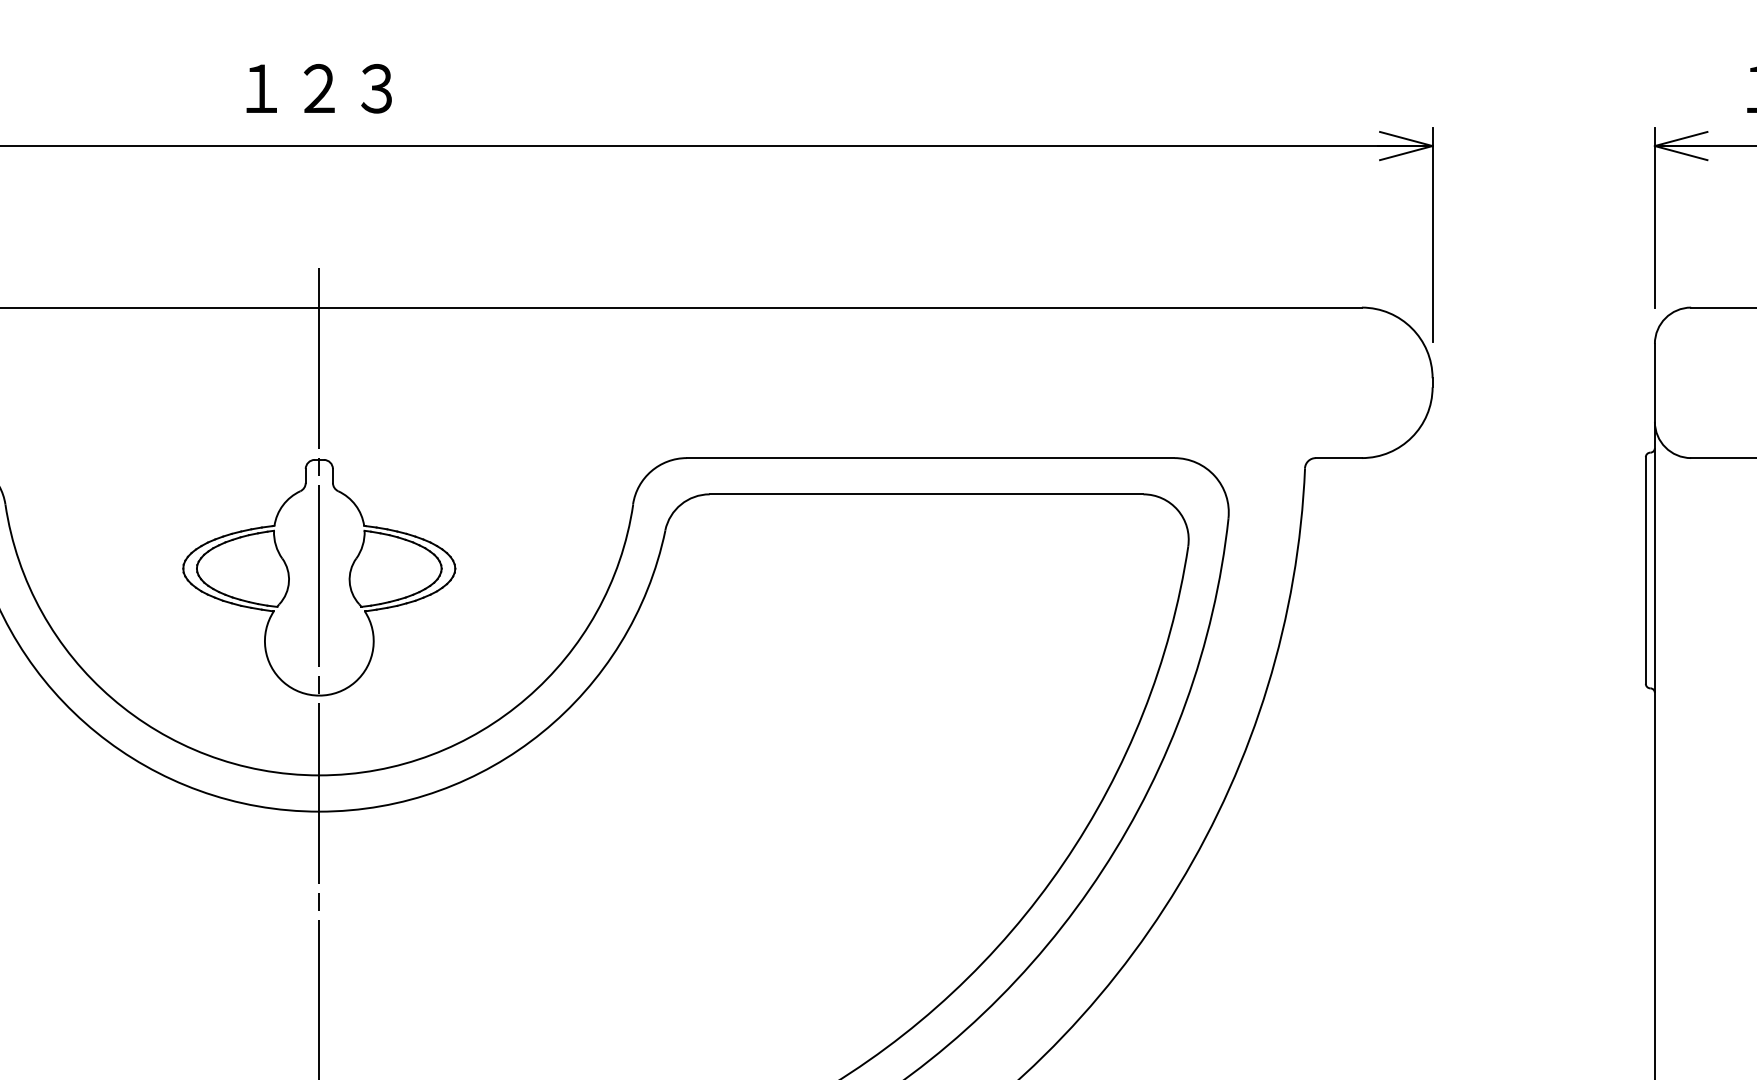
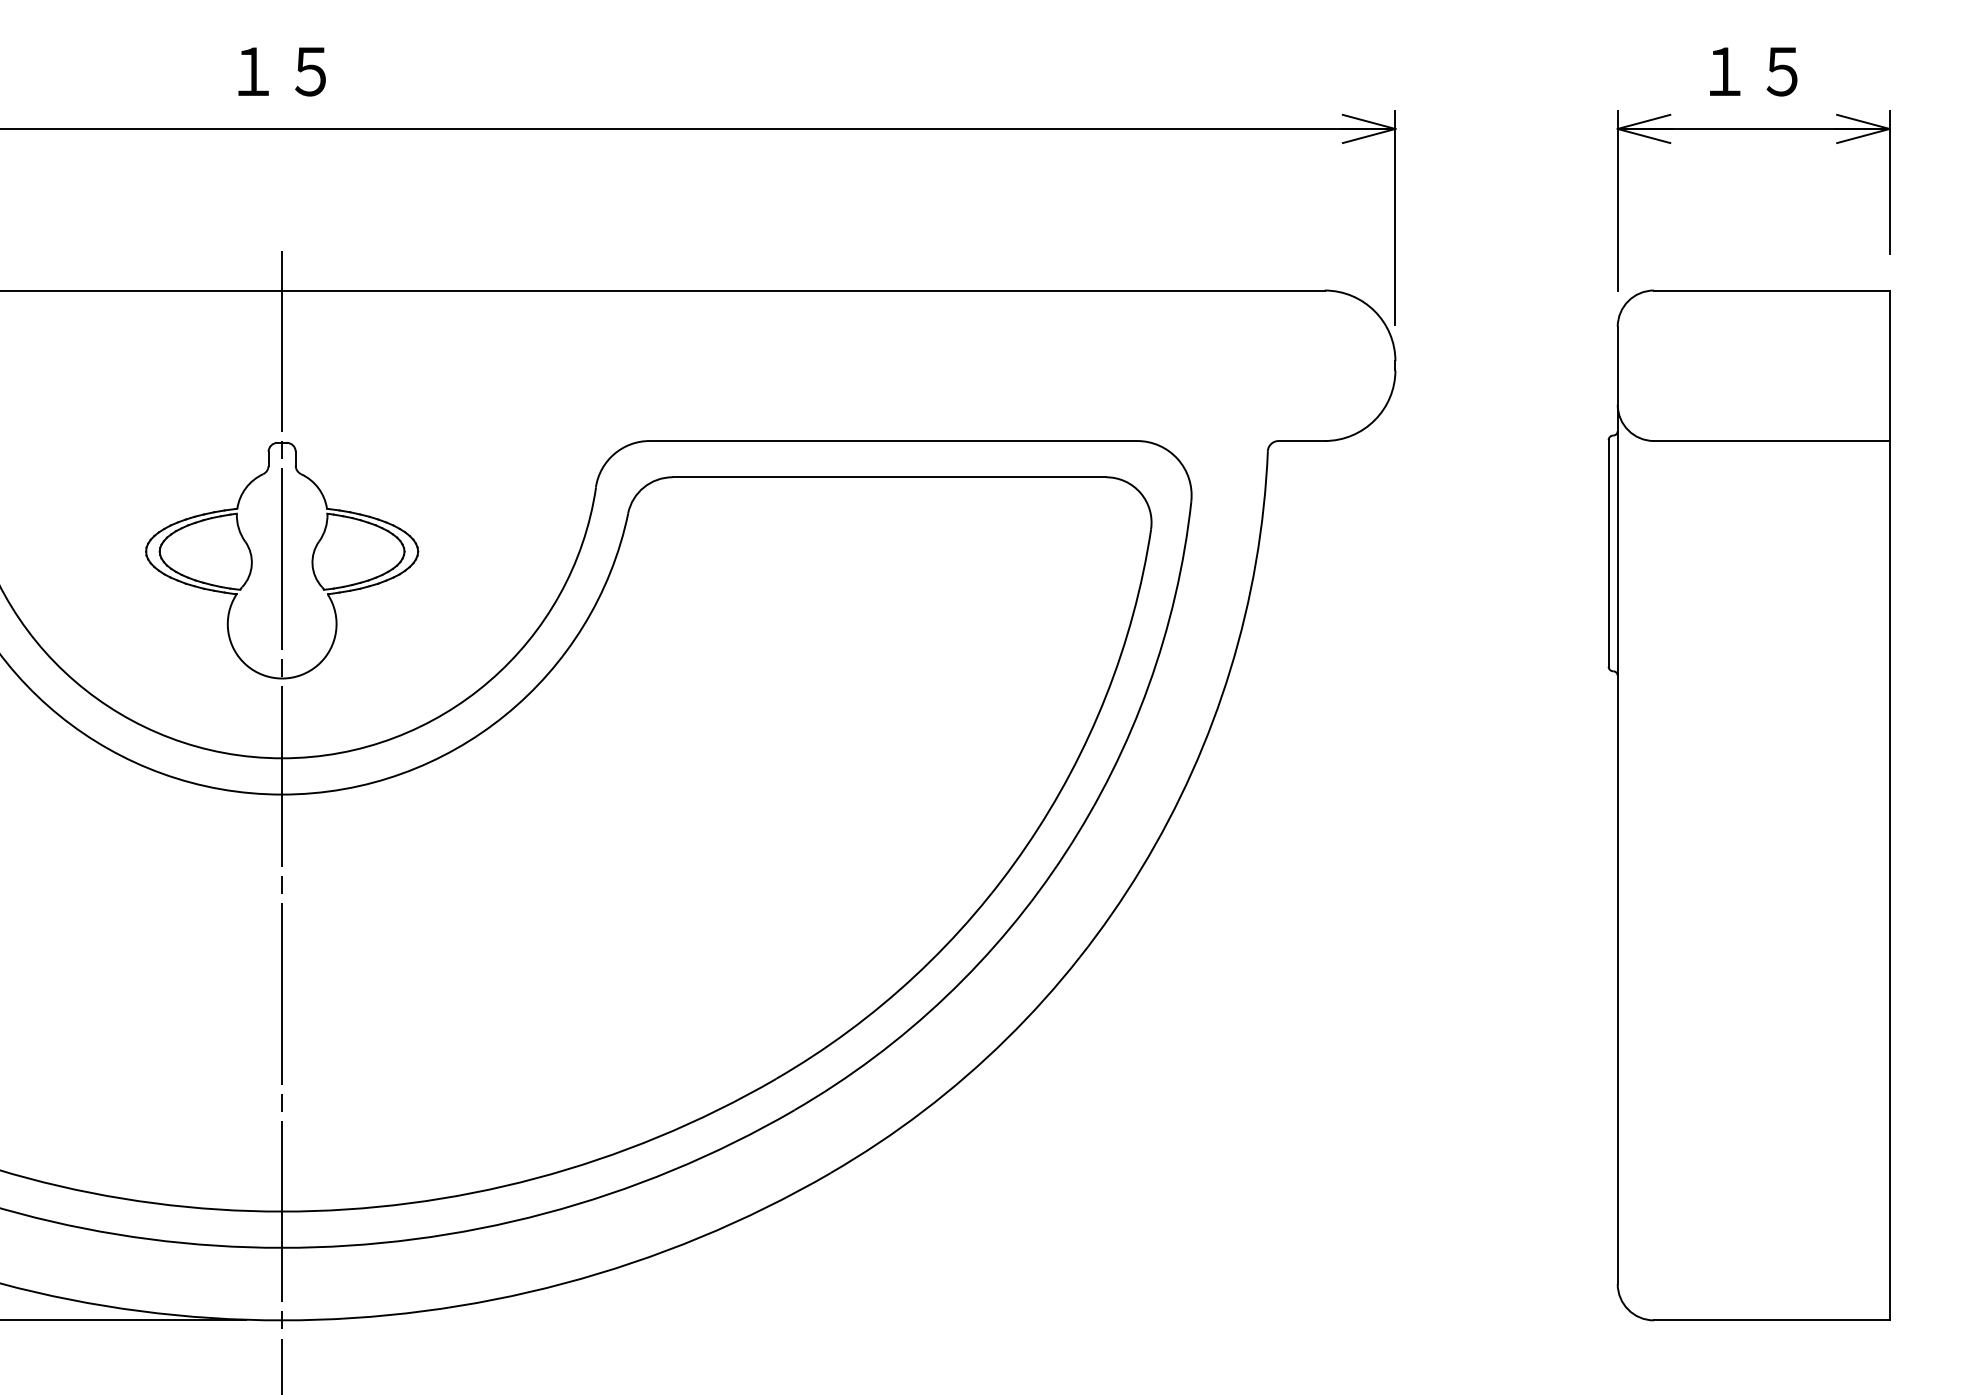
text: (318, 88) -> (281, 71), １２３ -> １５

